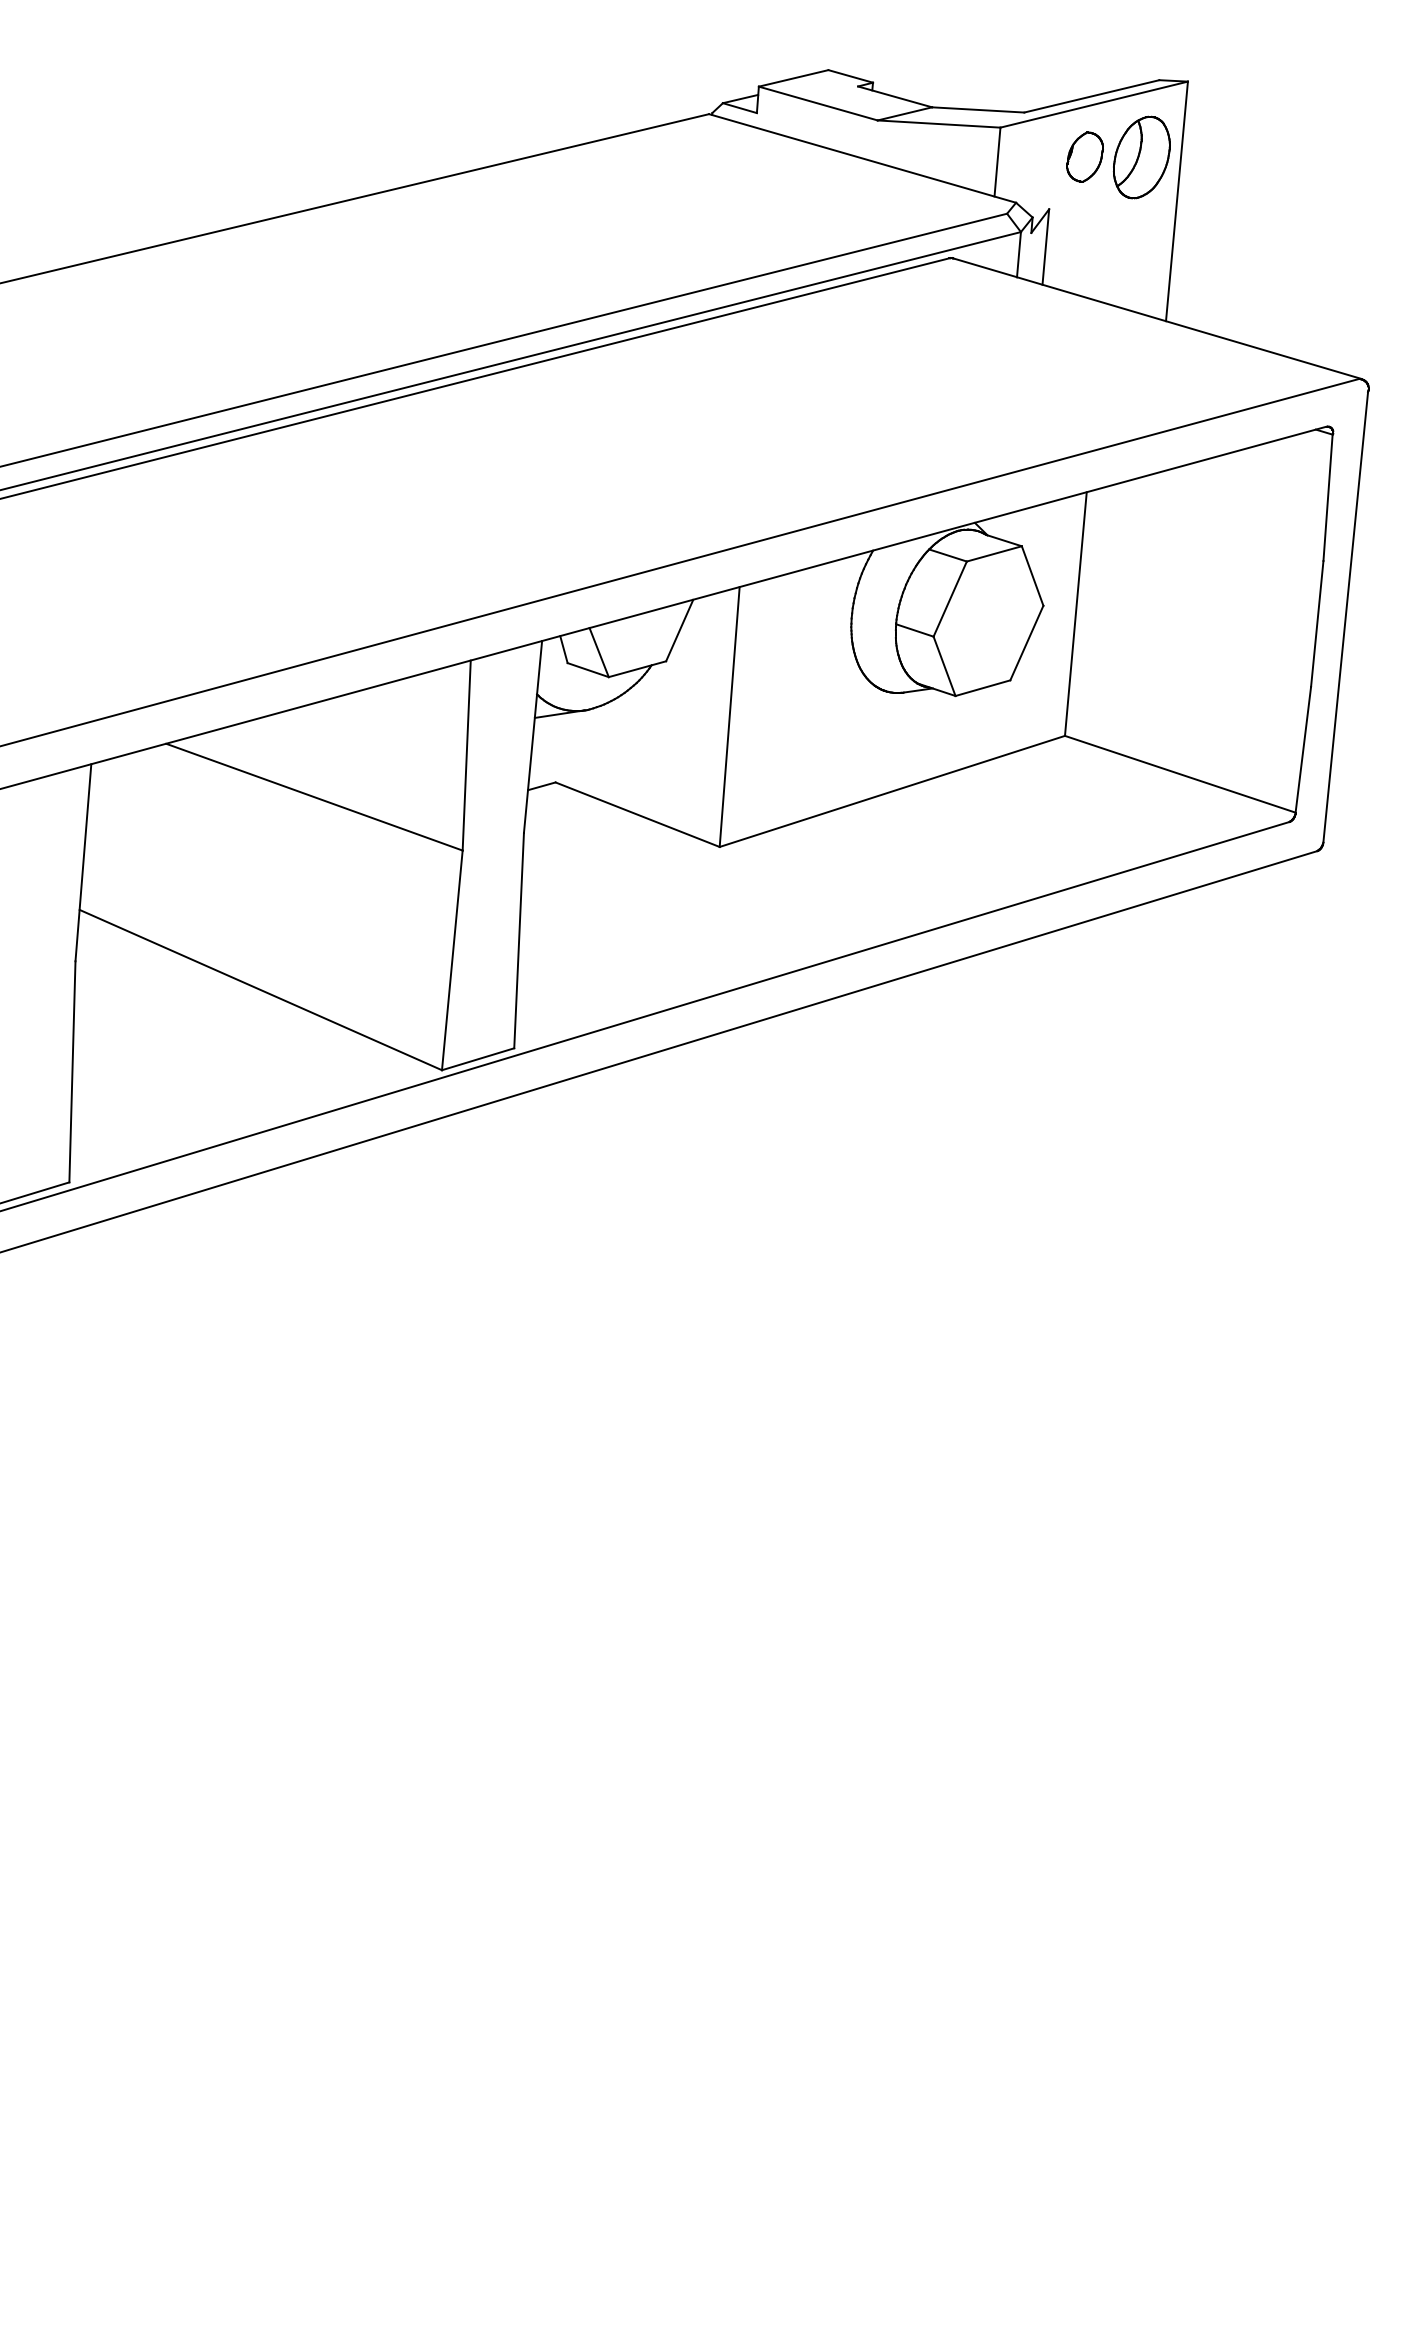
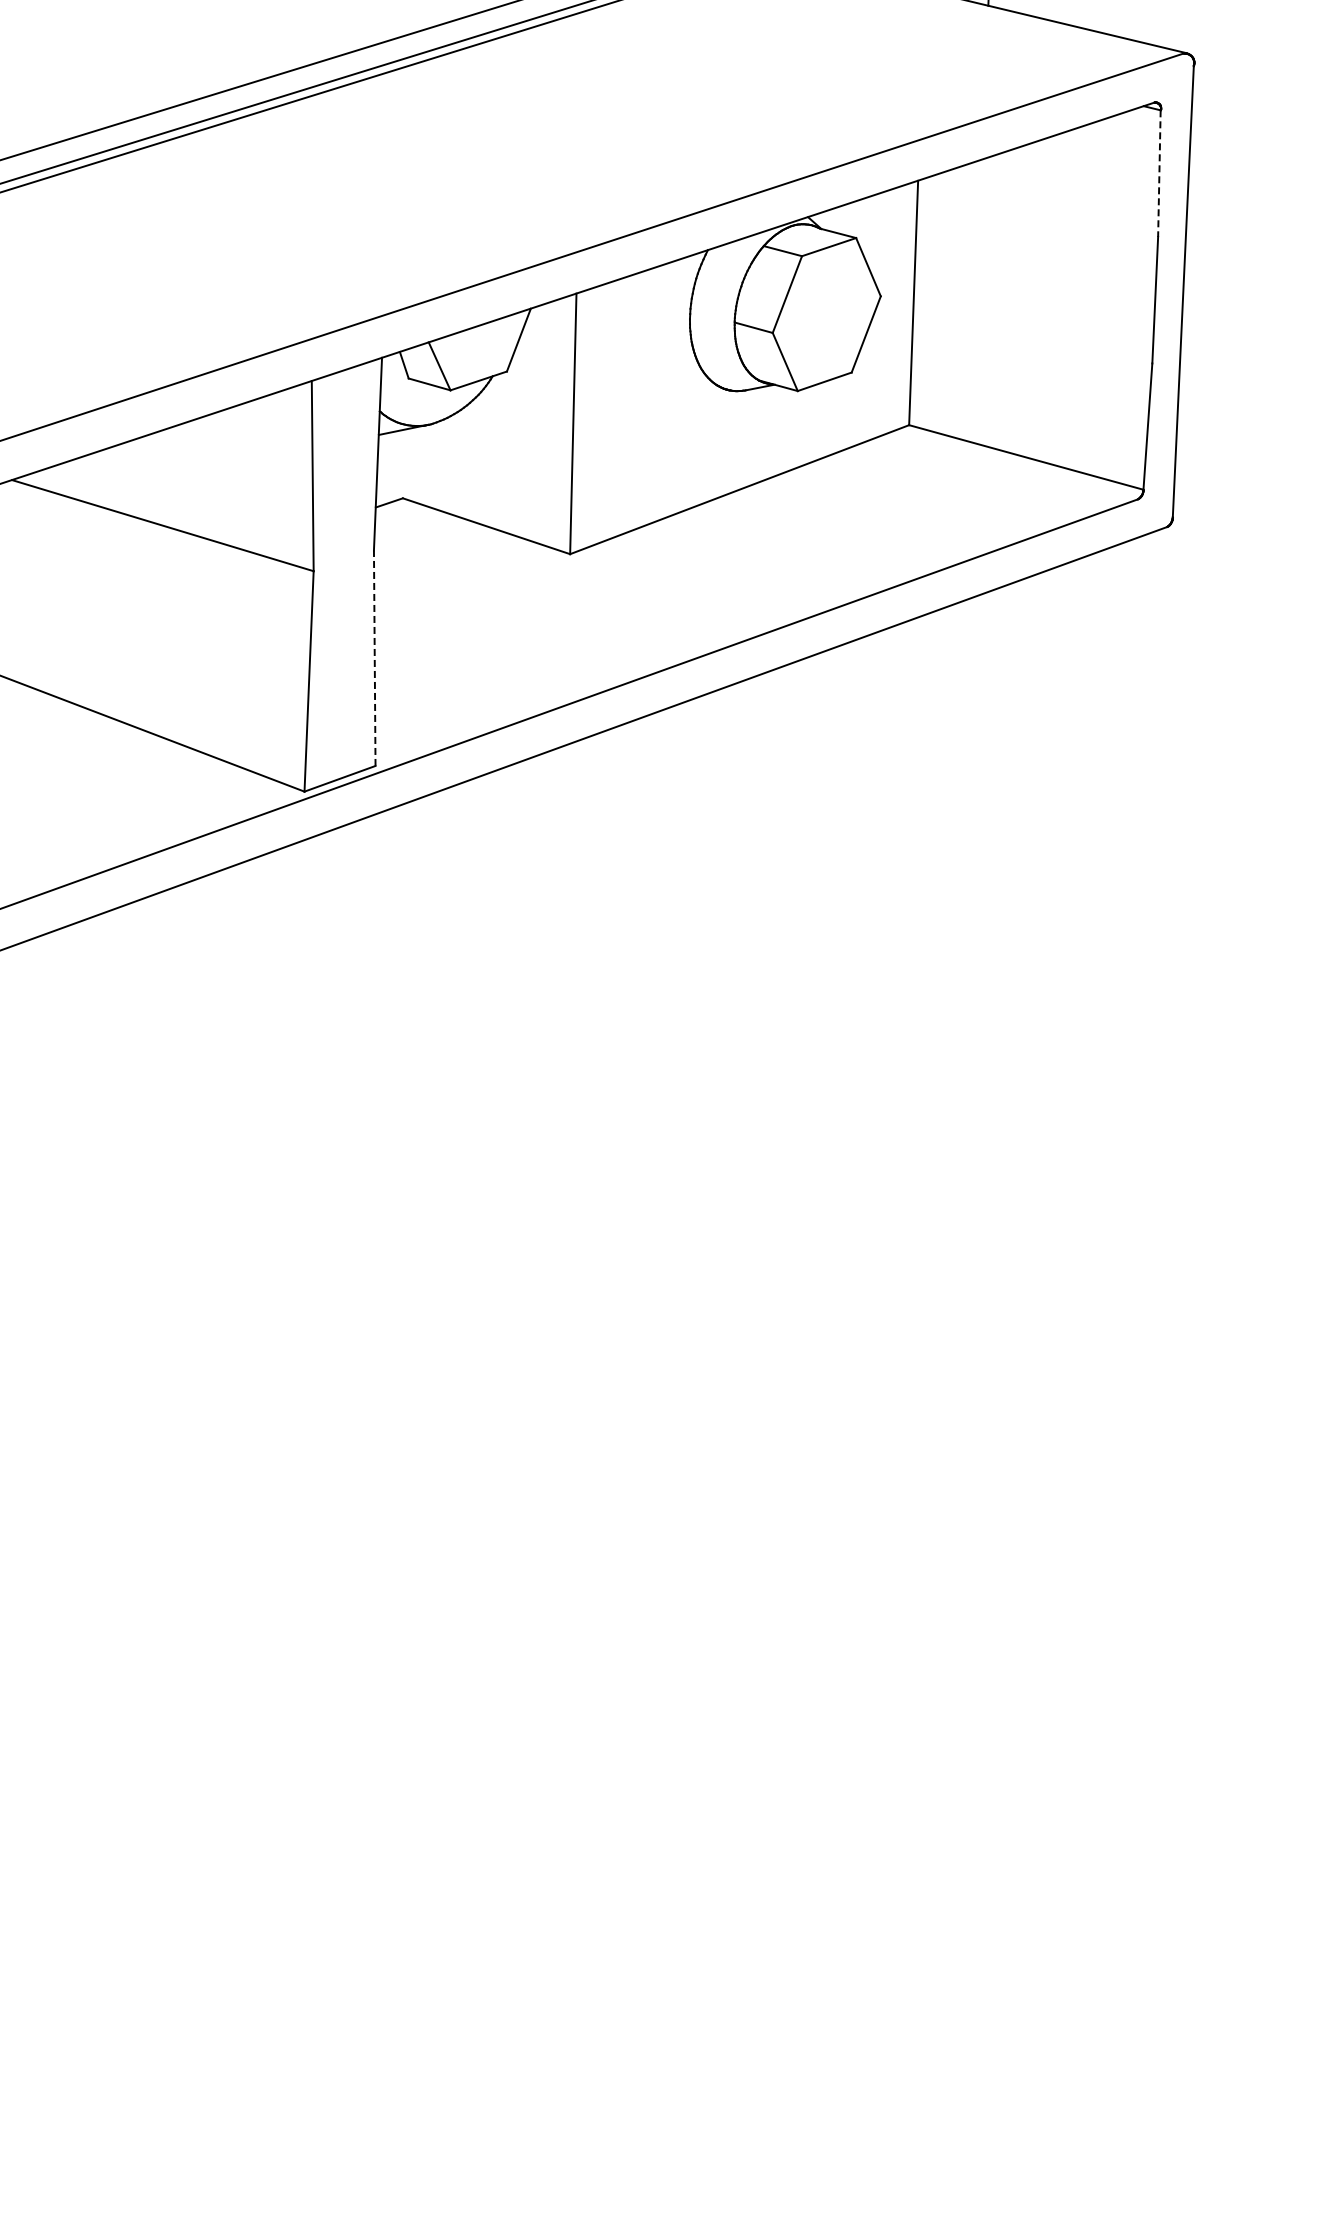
line: (1328, 498) -> (1159, 174), solid -> dashed
line: (519, 940) -> (375, 658), solid -> dashed

